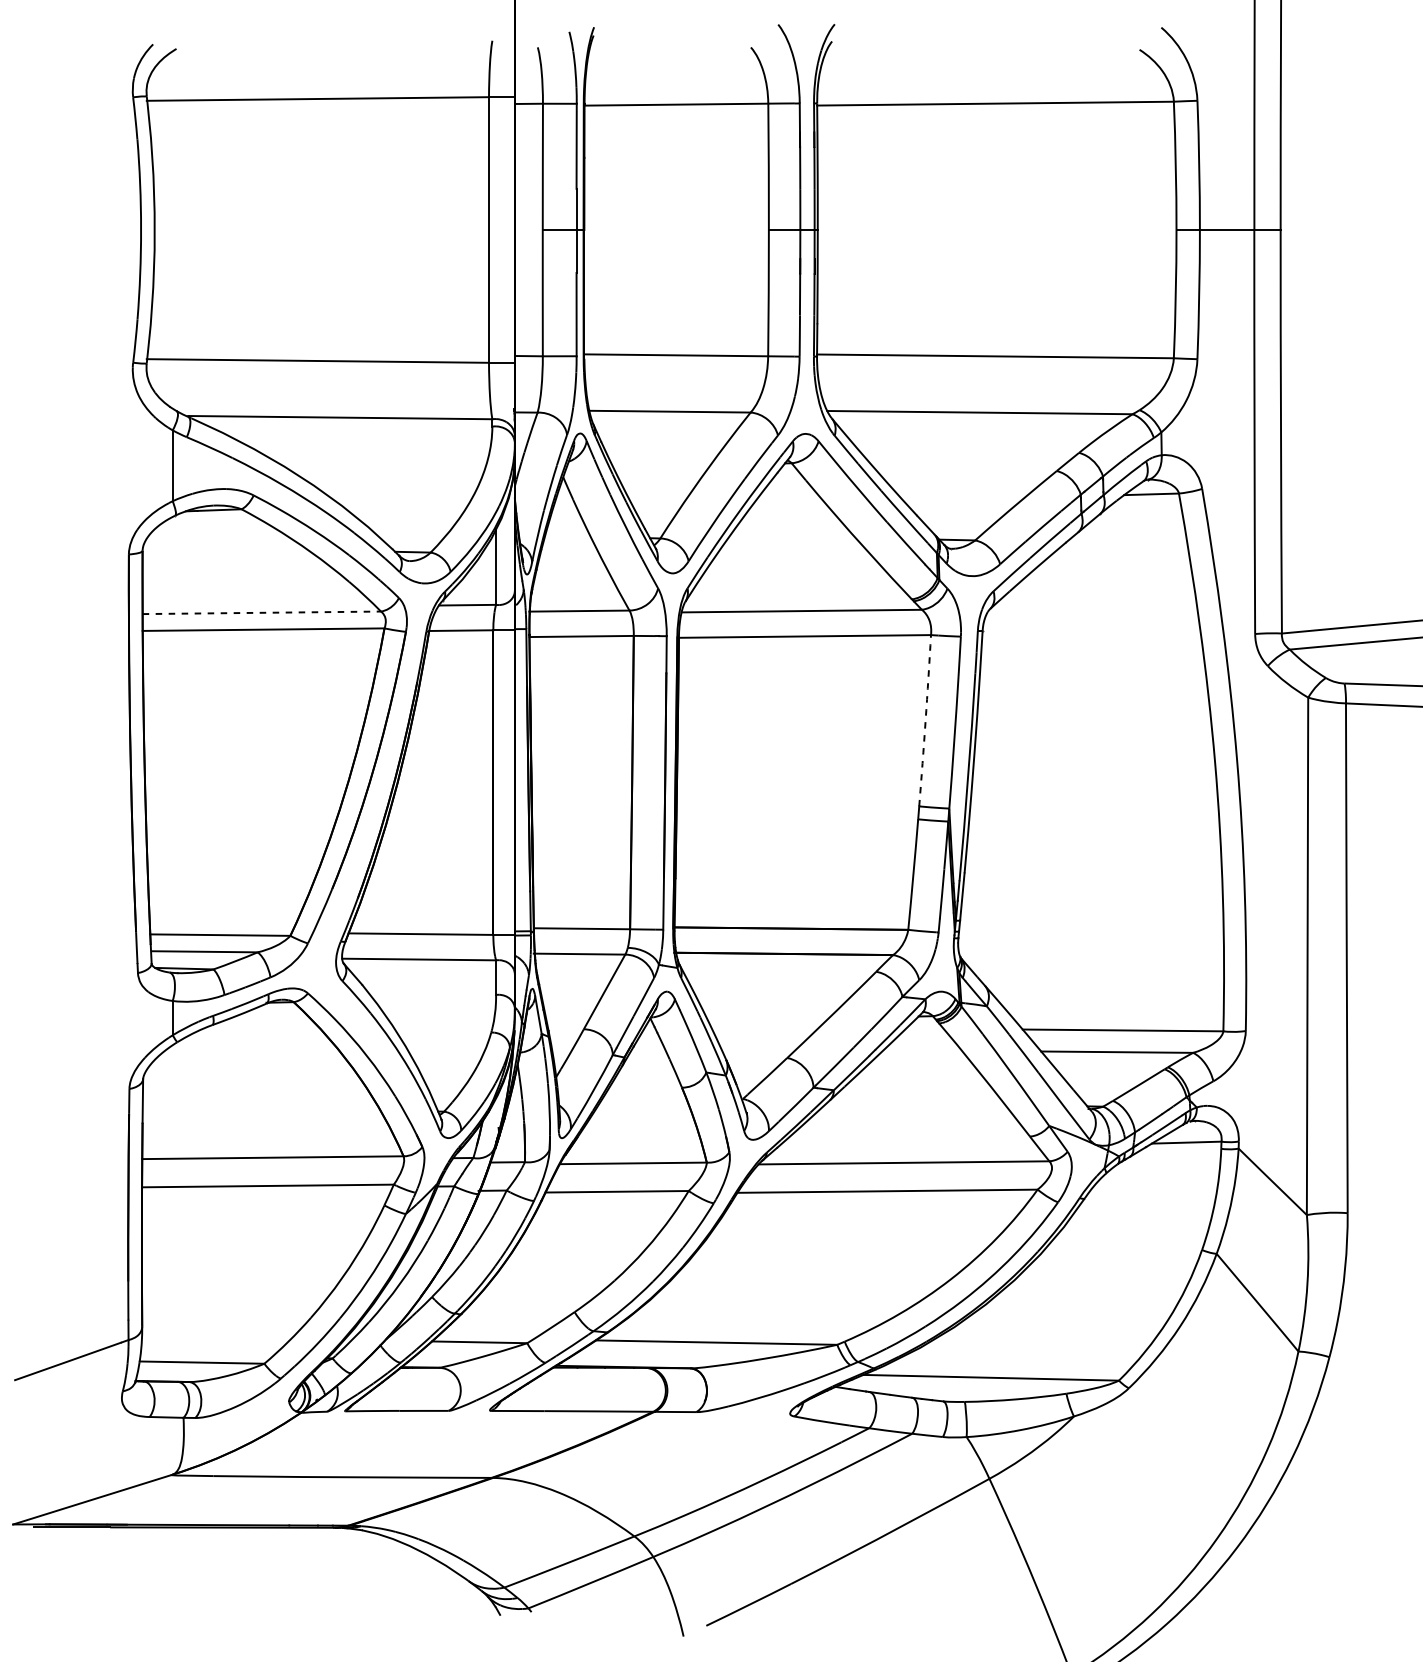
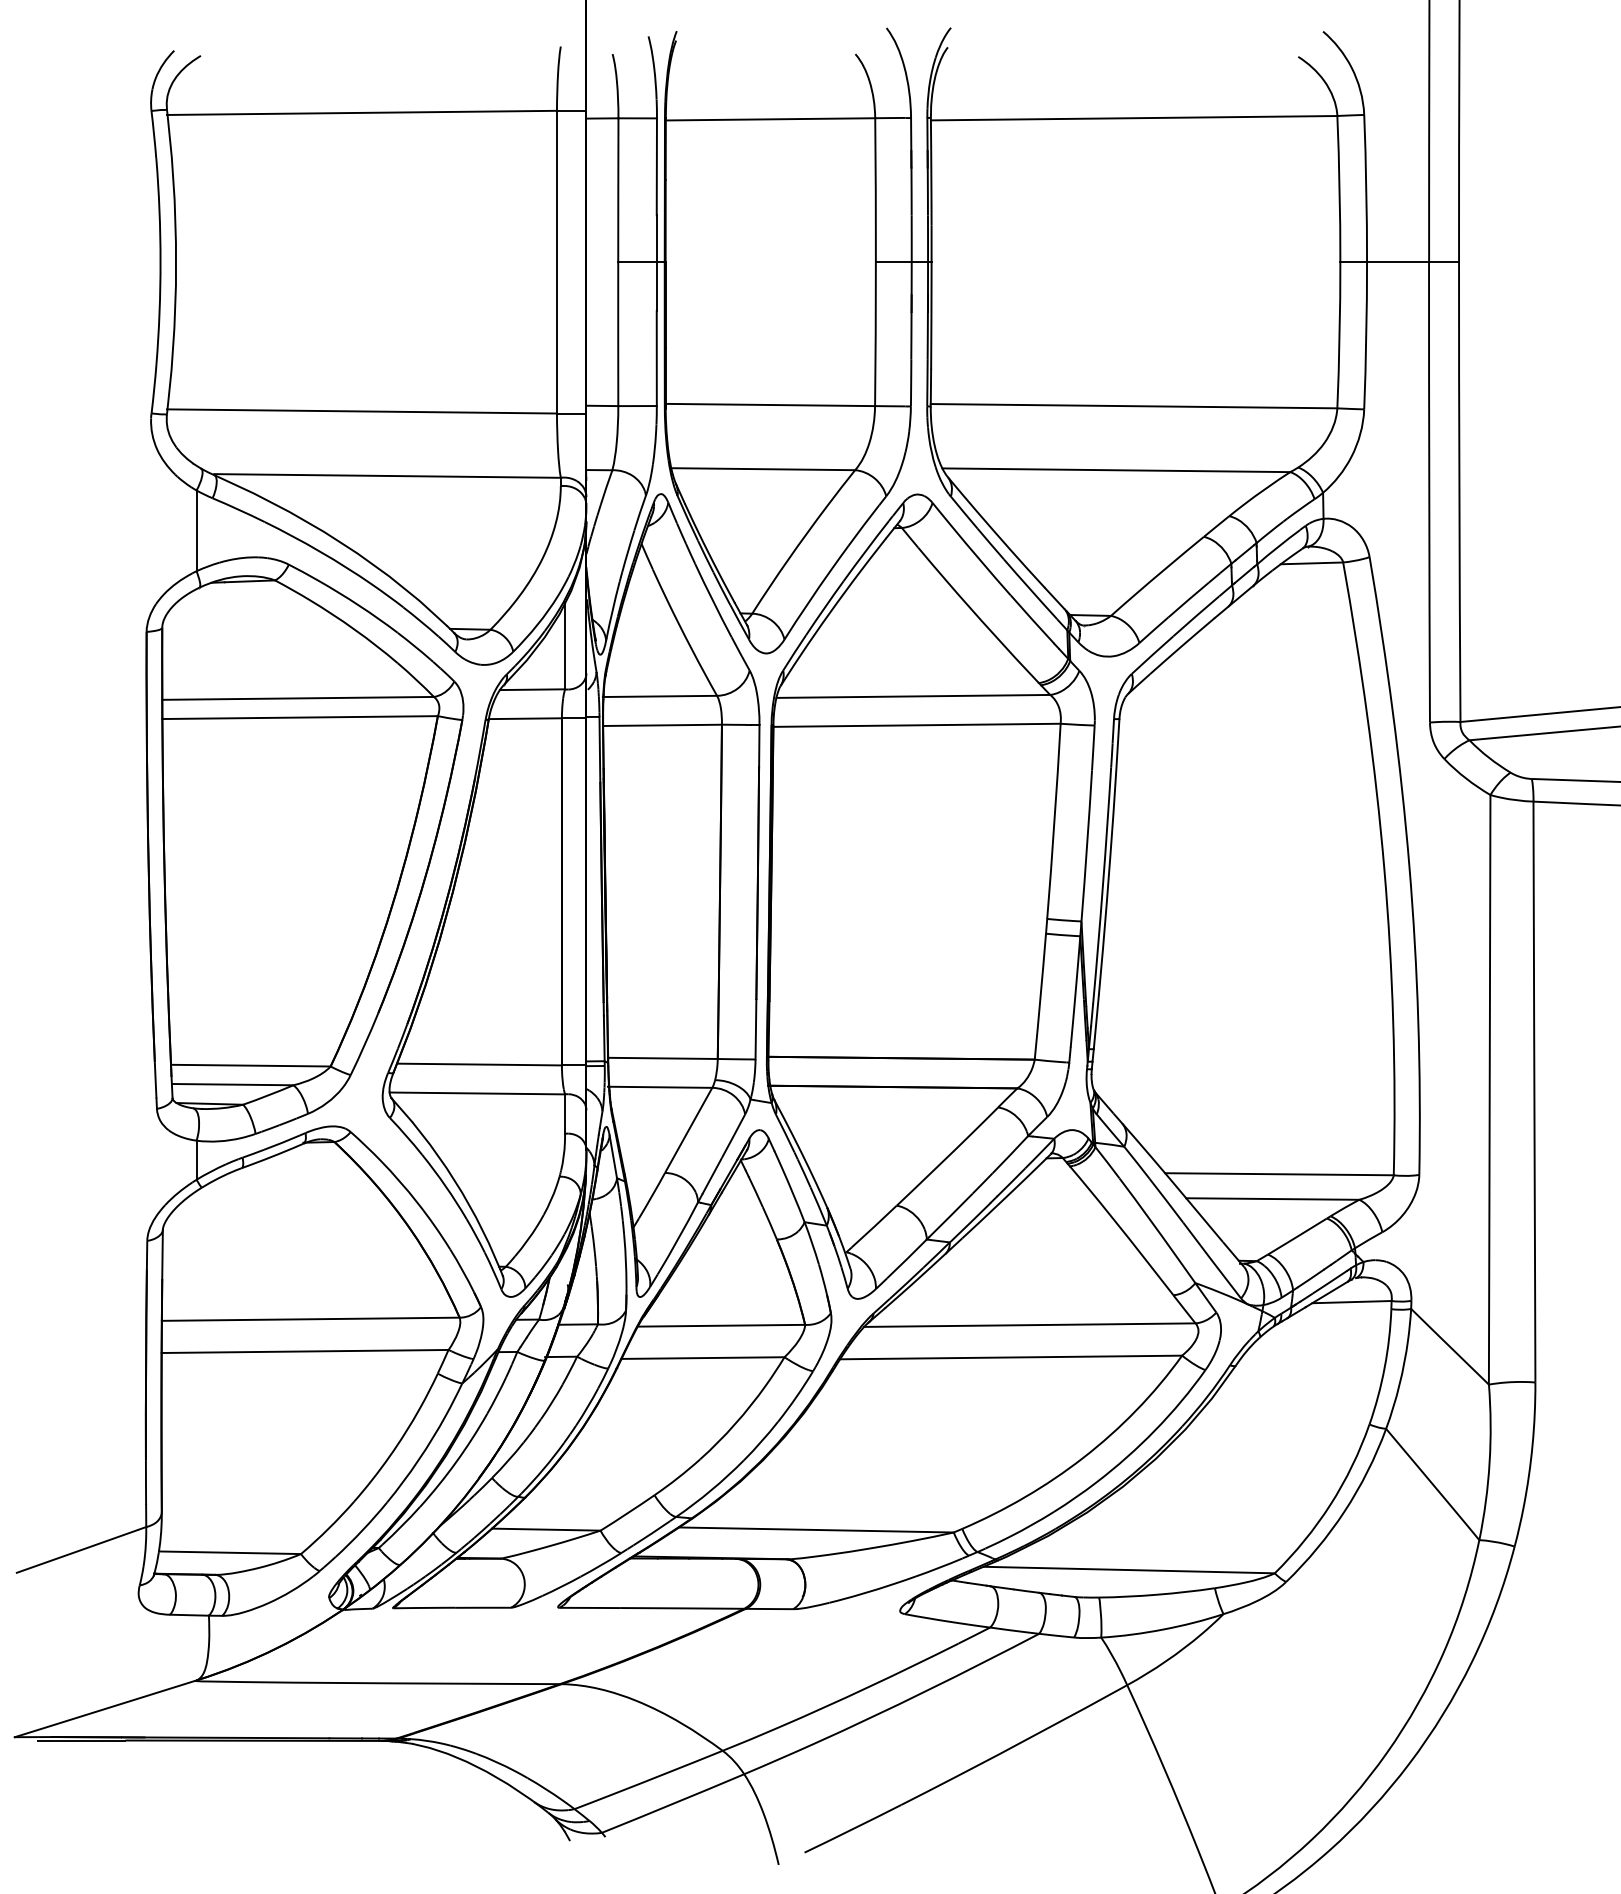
line: (262, 612) -> (298, 698), dashed -> solid
arc: (925, 720) -> (1054, 821), dashed -> solid

